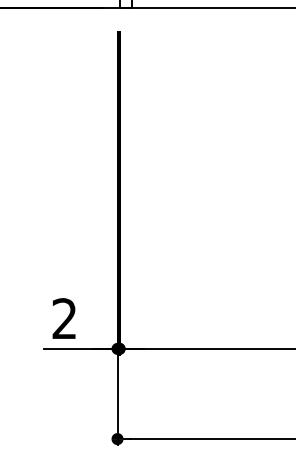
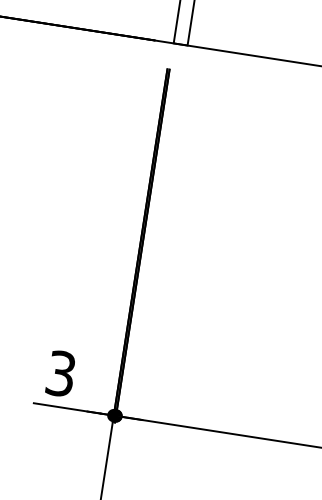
text: (64, 318) -> (60, 373), 2 -> 3

